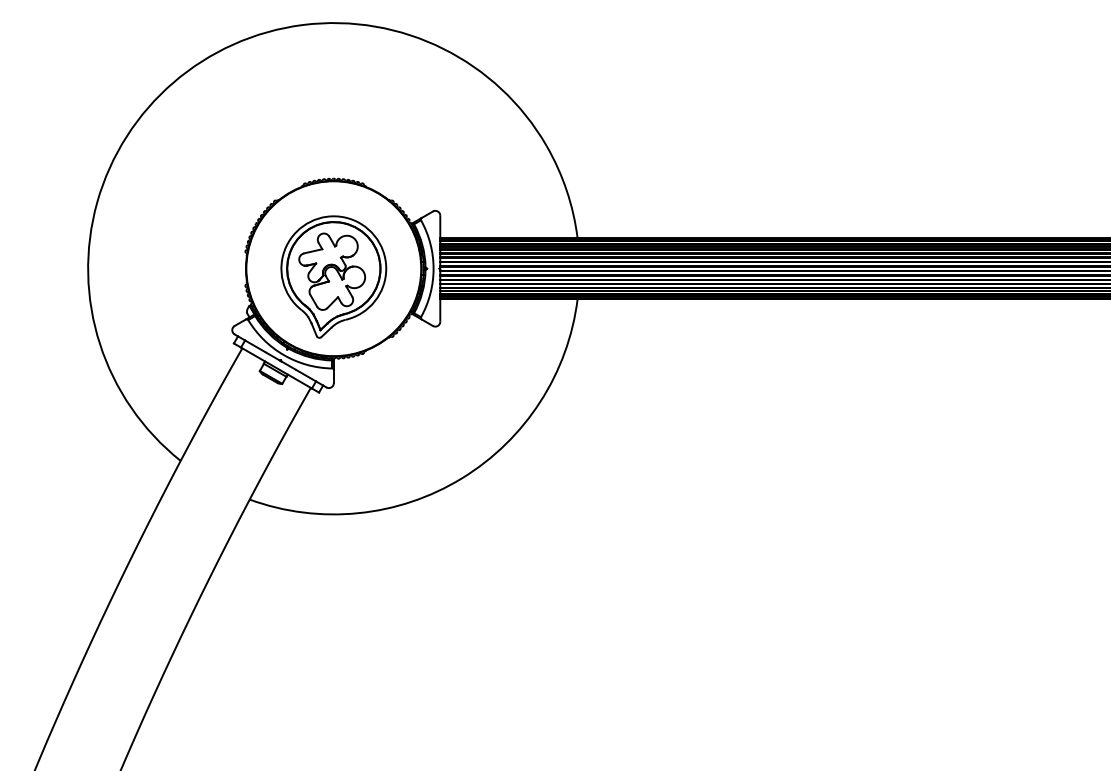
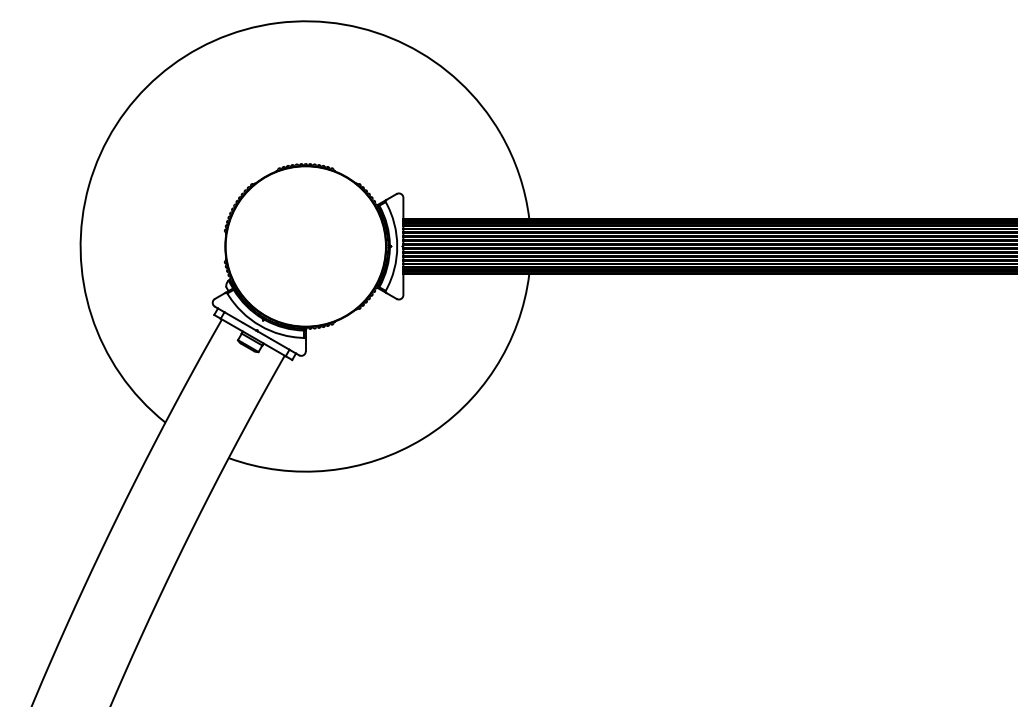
part: (333, 276) -> (305, 253), removed

